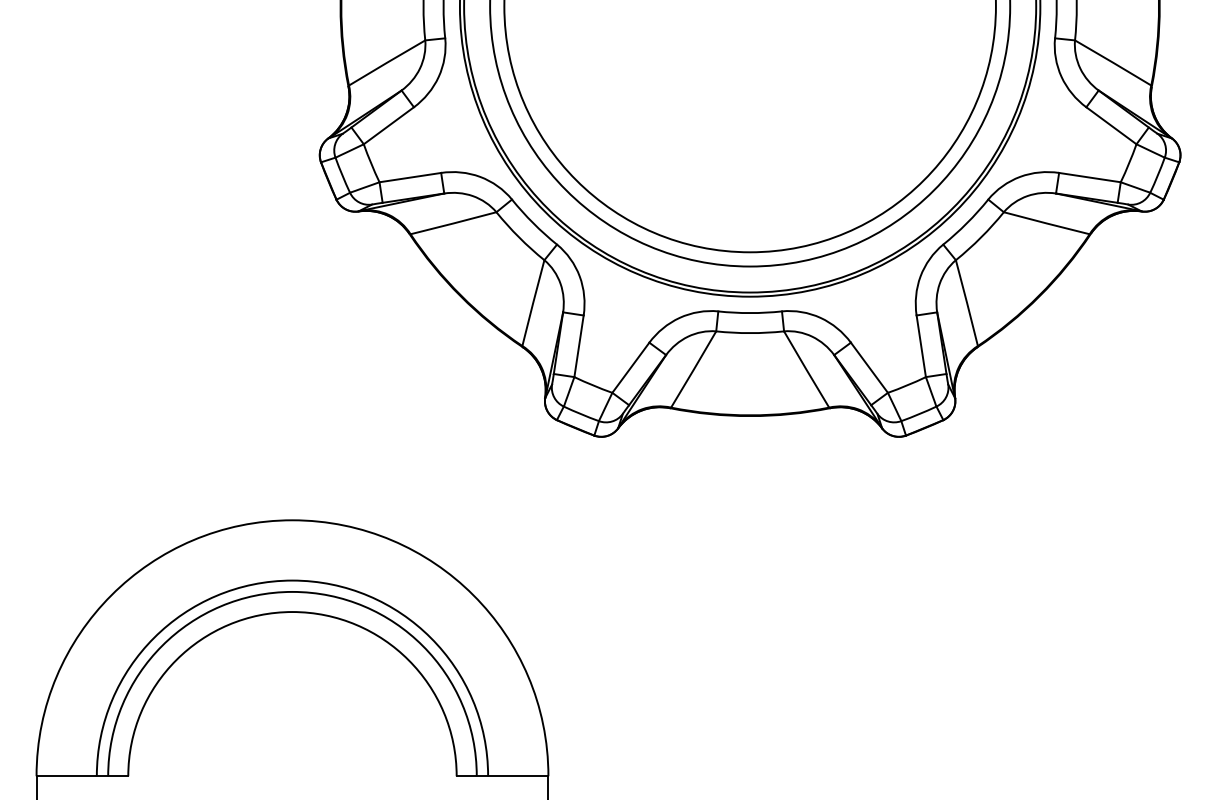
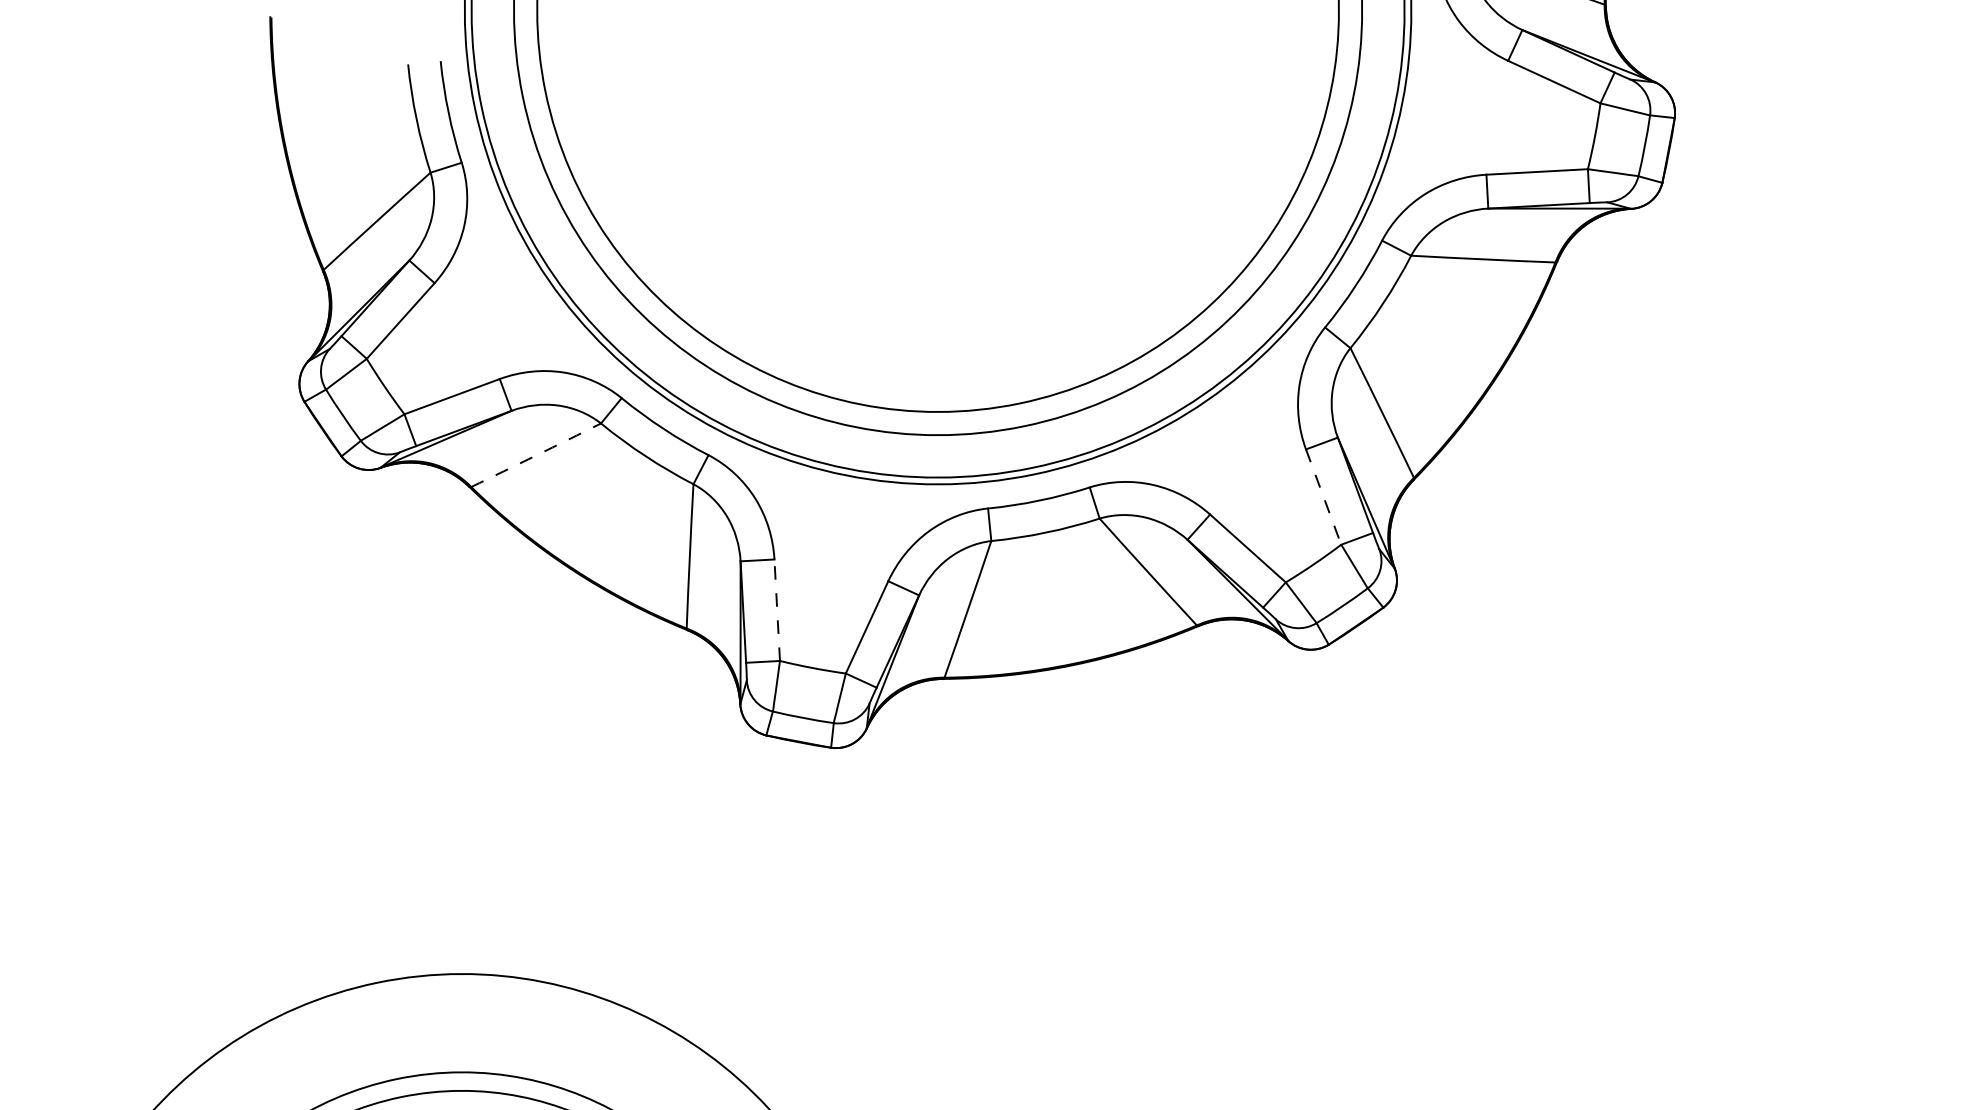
arc: (453, 223) -> (536, 455), solid -> dashed
line: (579, 345) -> (777, 608), solid -> dashed
line: (921, 346) -> (1324, 497), solid -> dashed

